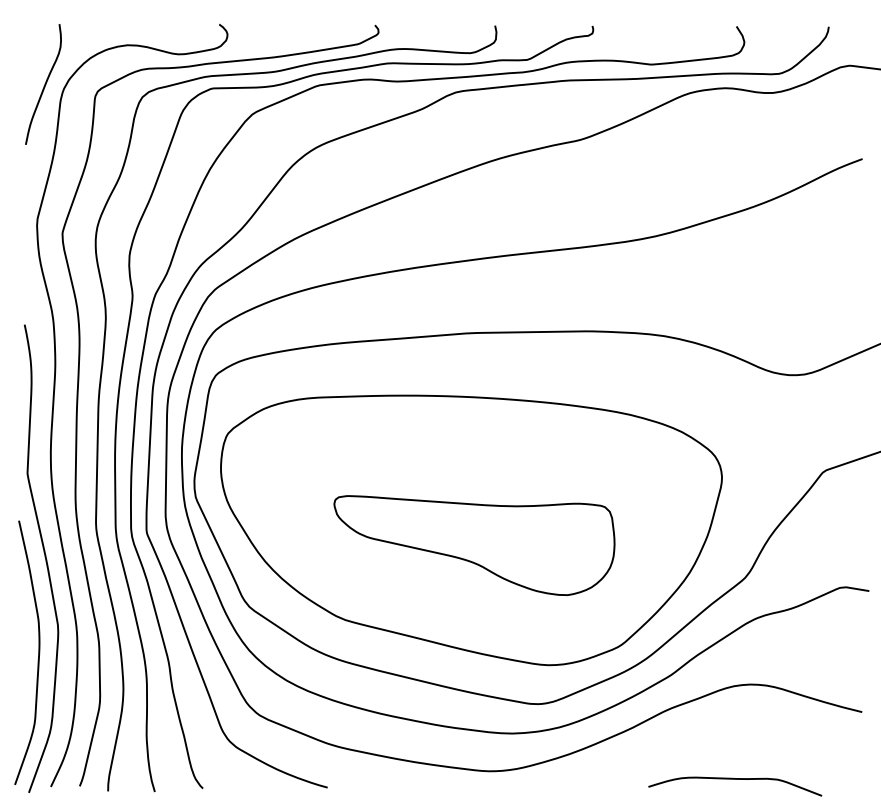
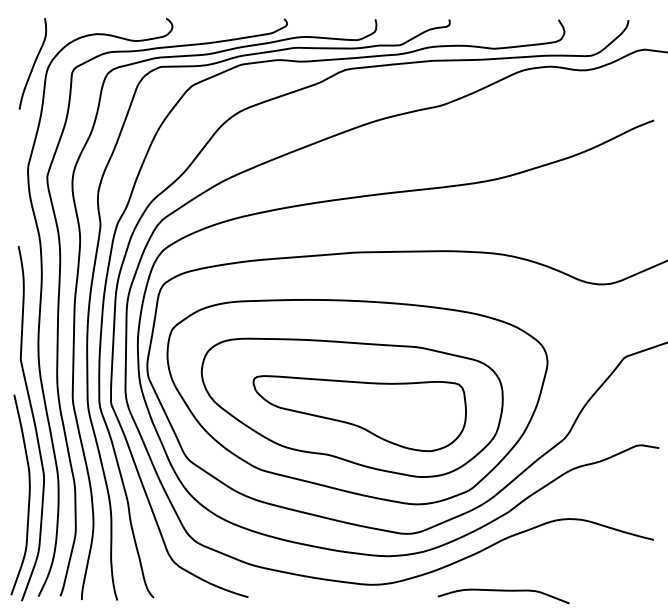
part: (464, 537) -> (352, 407), added
curve: (735, 779) -> (503, 591), moved

